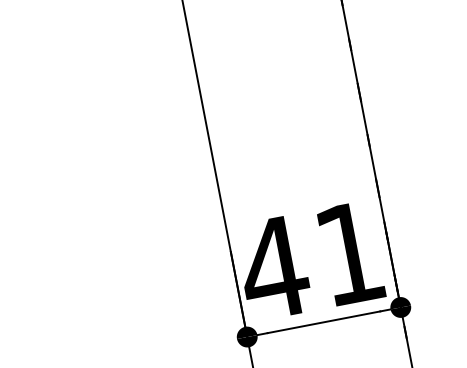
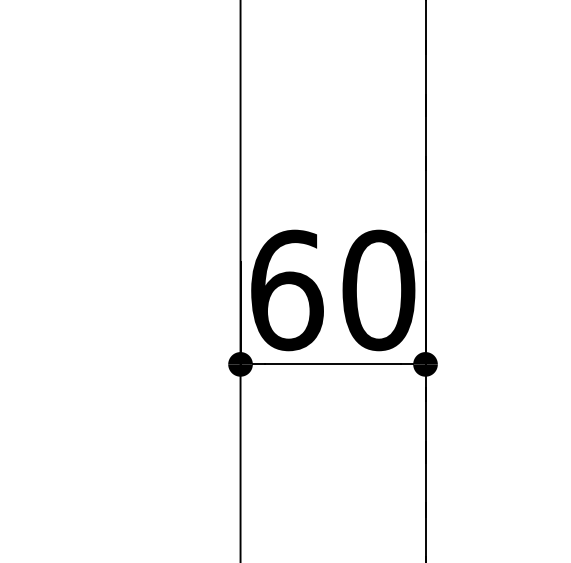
text: (310, 261) -> (331, 290), 41 -> 60

